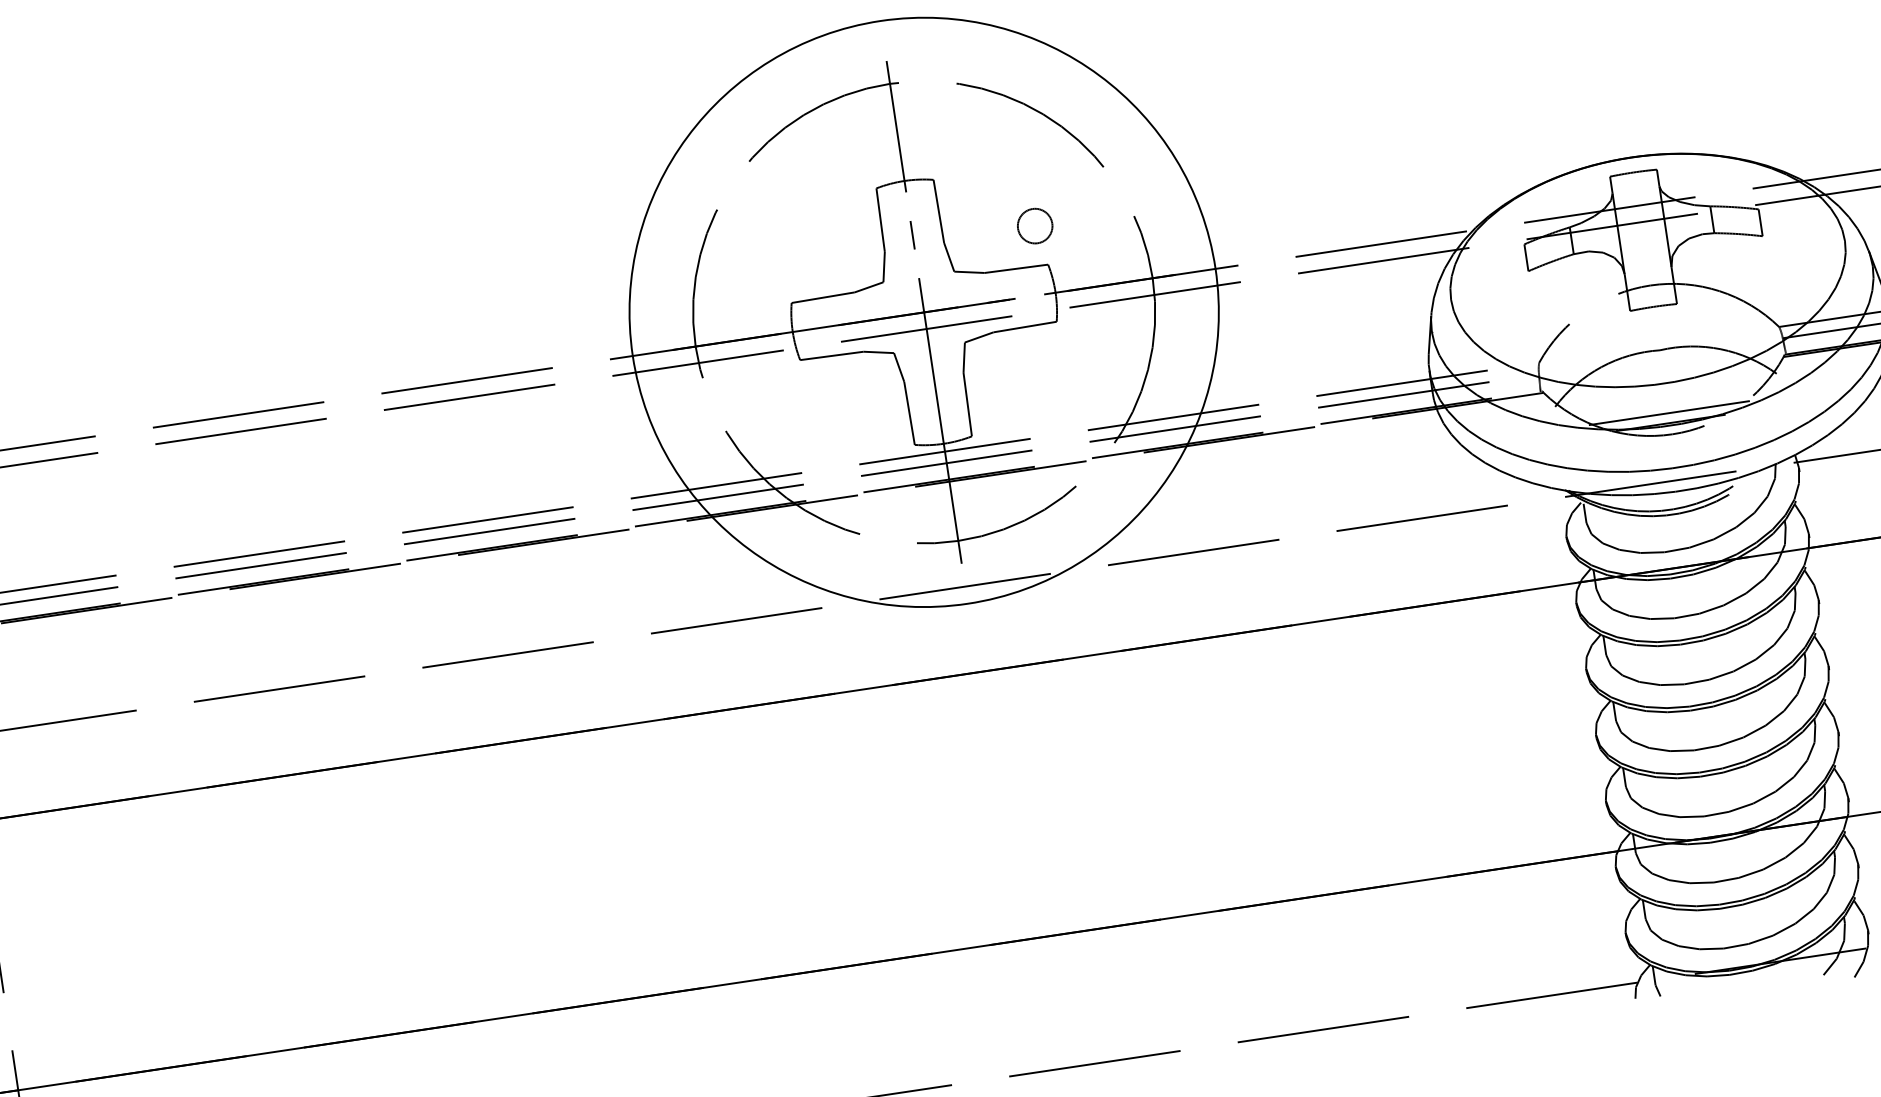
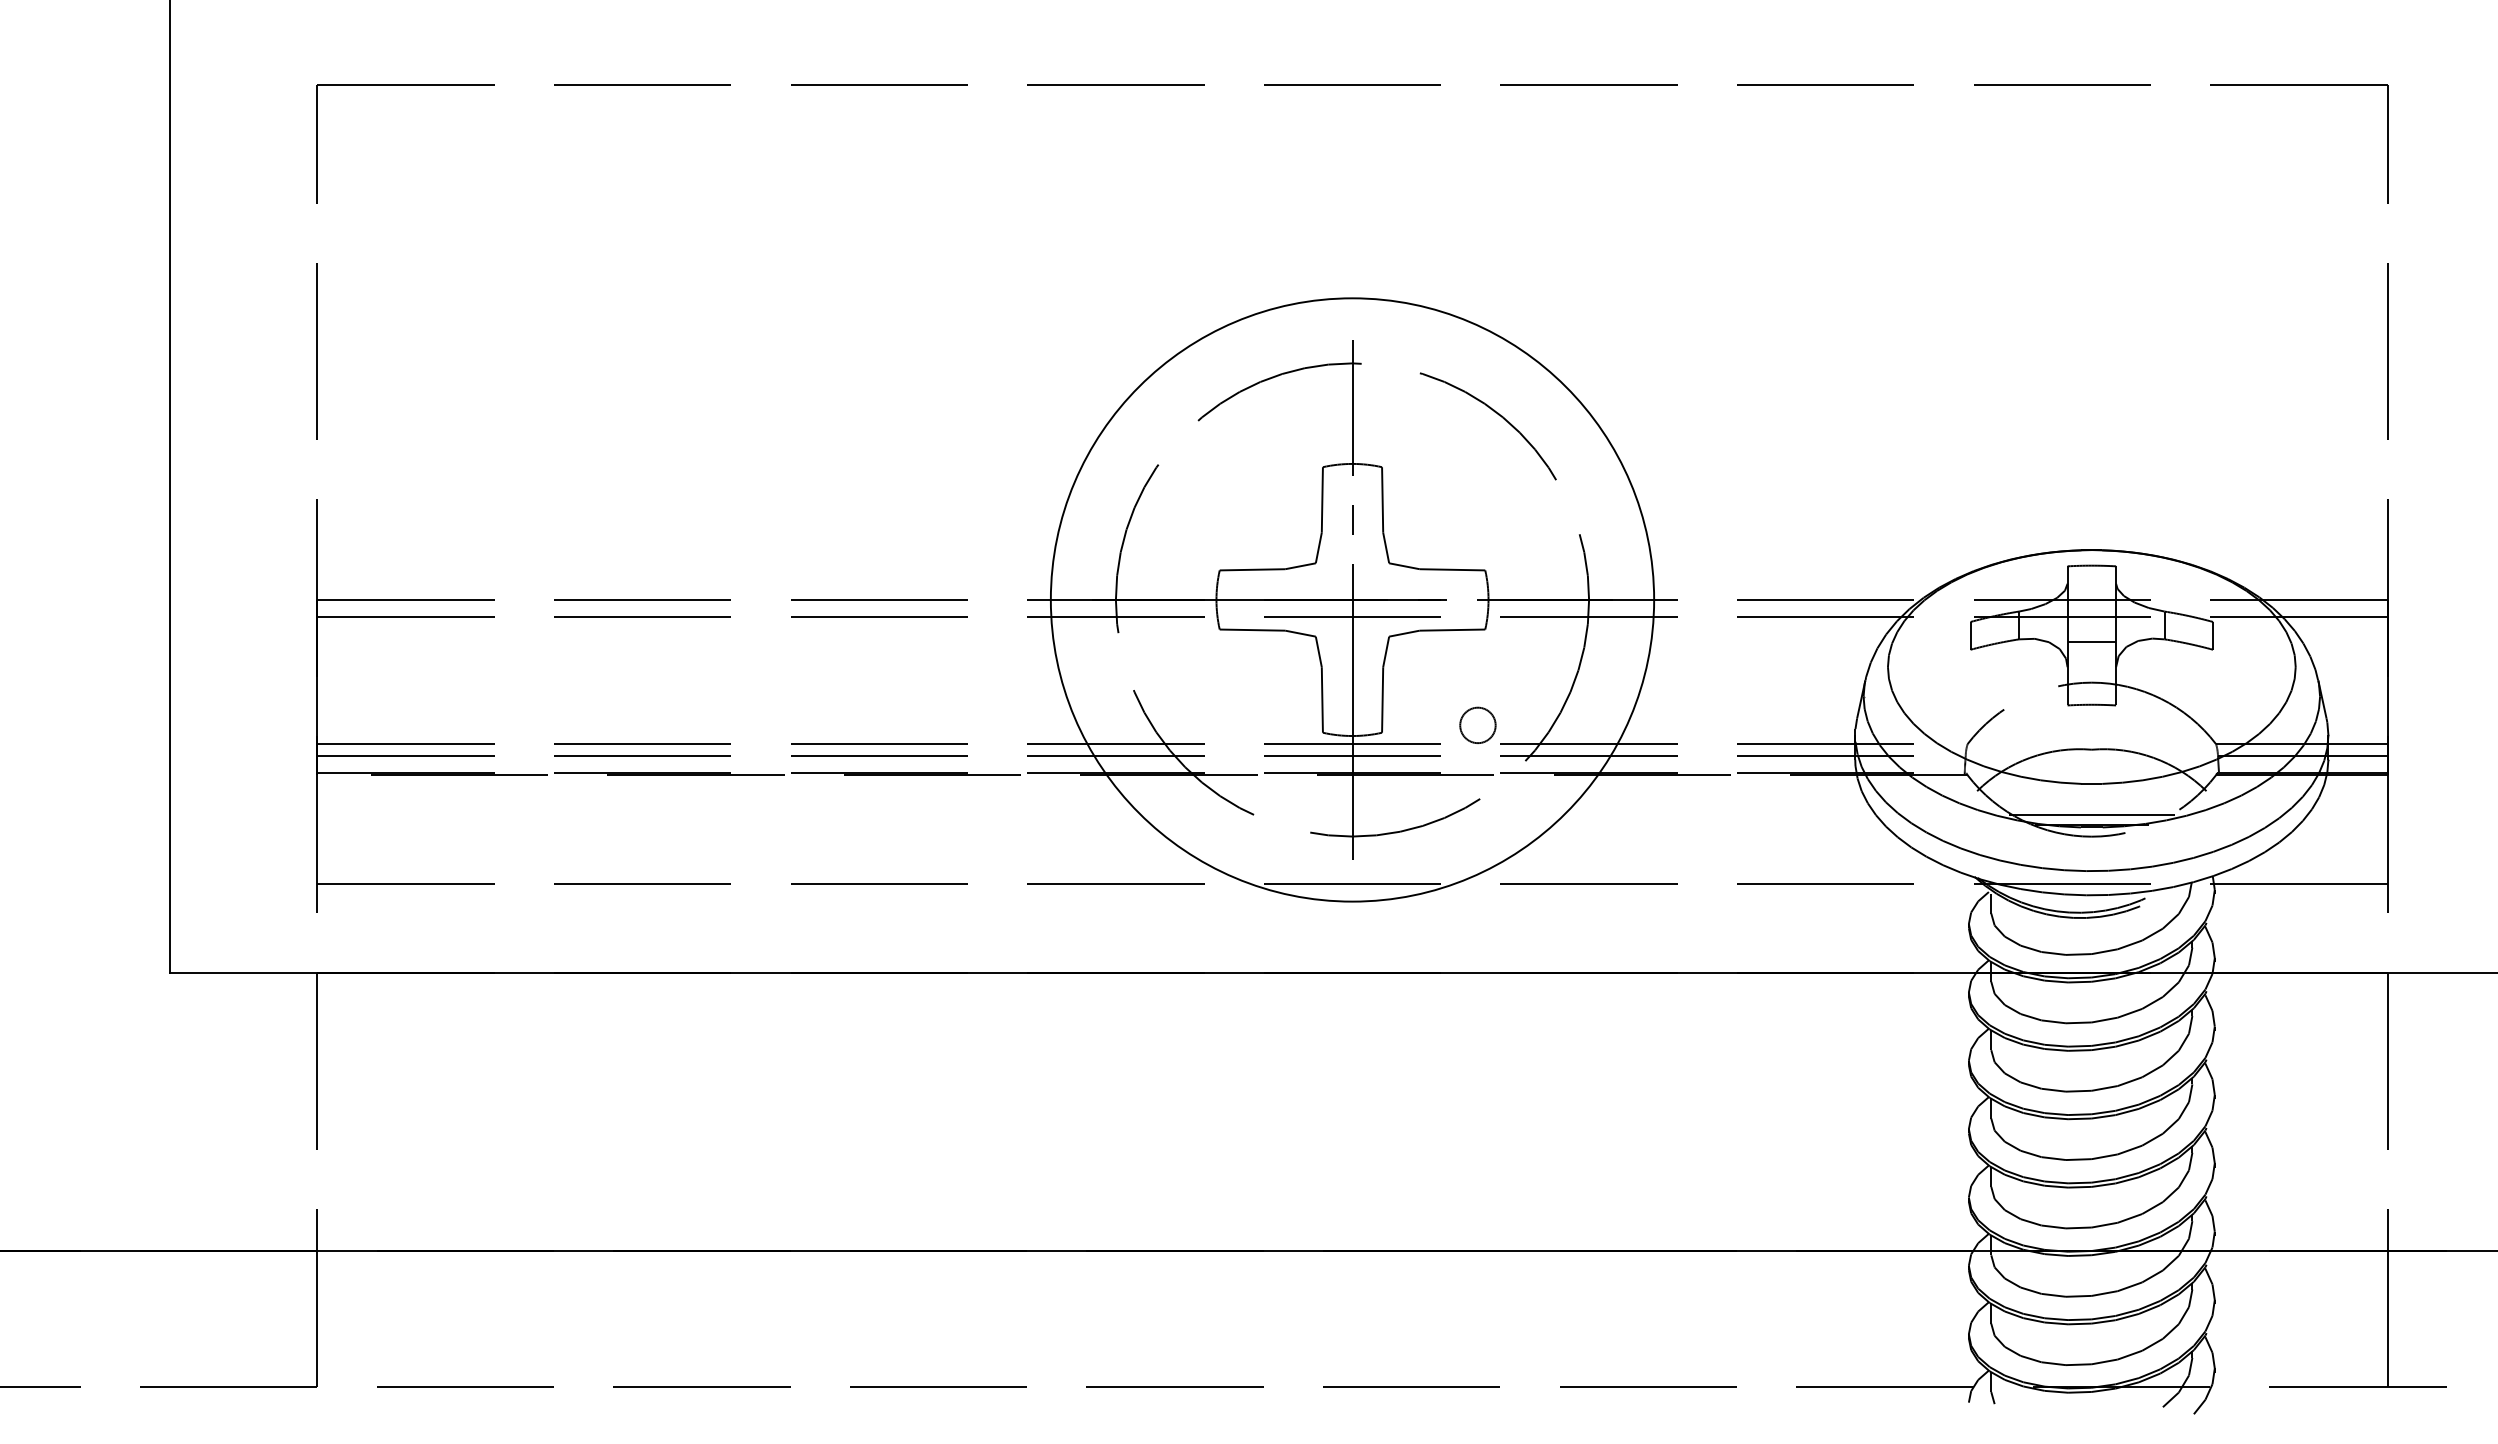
circle: (1034, 225) -> (1477, 724), moved
line: (1644, 245) -> (2091, 641), added

